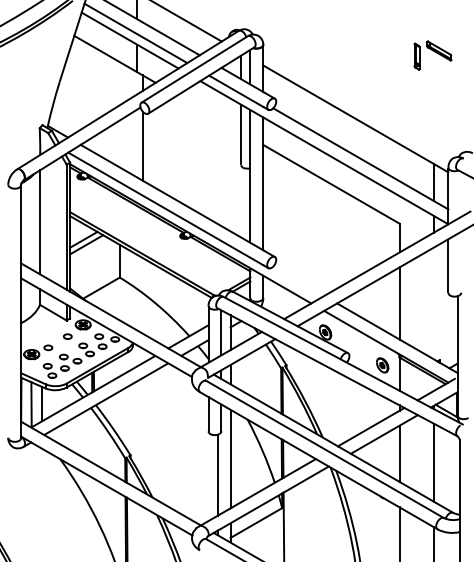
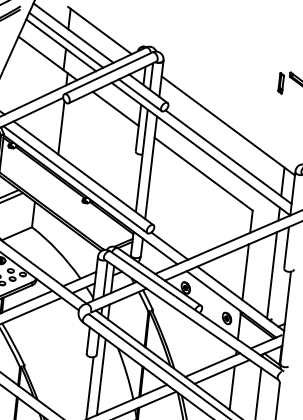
line: (209, 113) -> (115, 108), added
line: (298, 281) -> (169, 246), added
line: (433, 303) -> (271, 275), added

